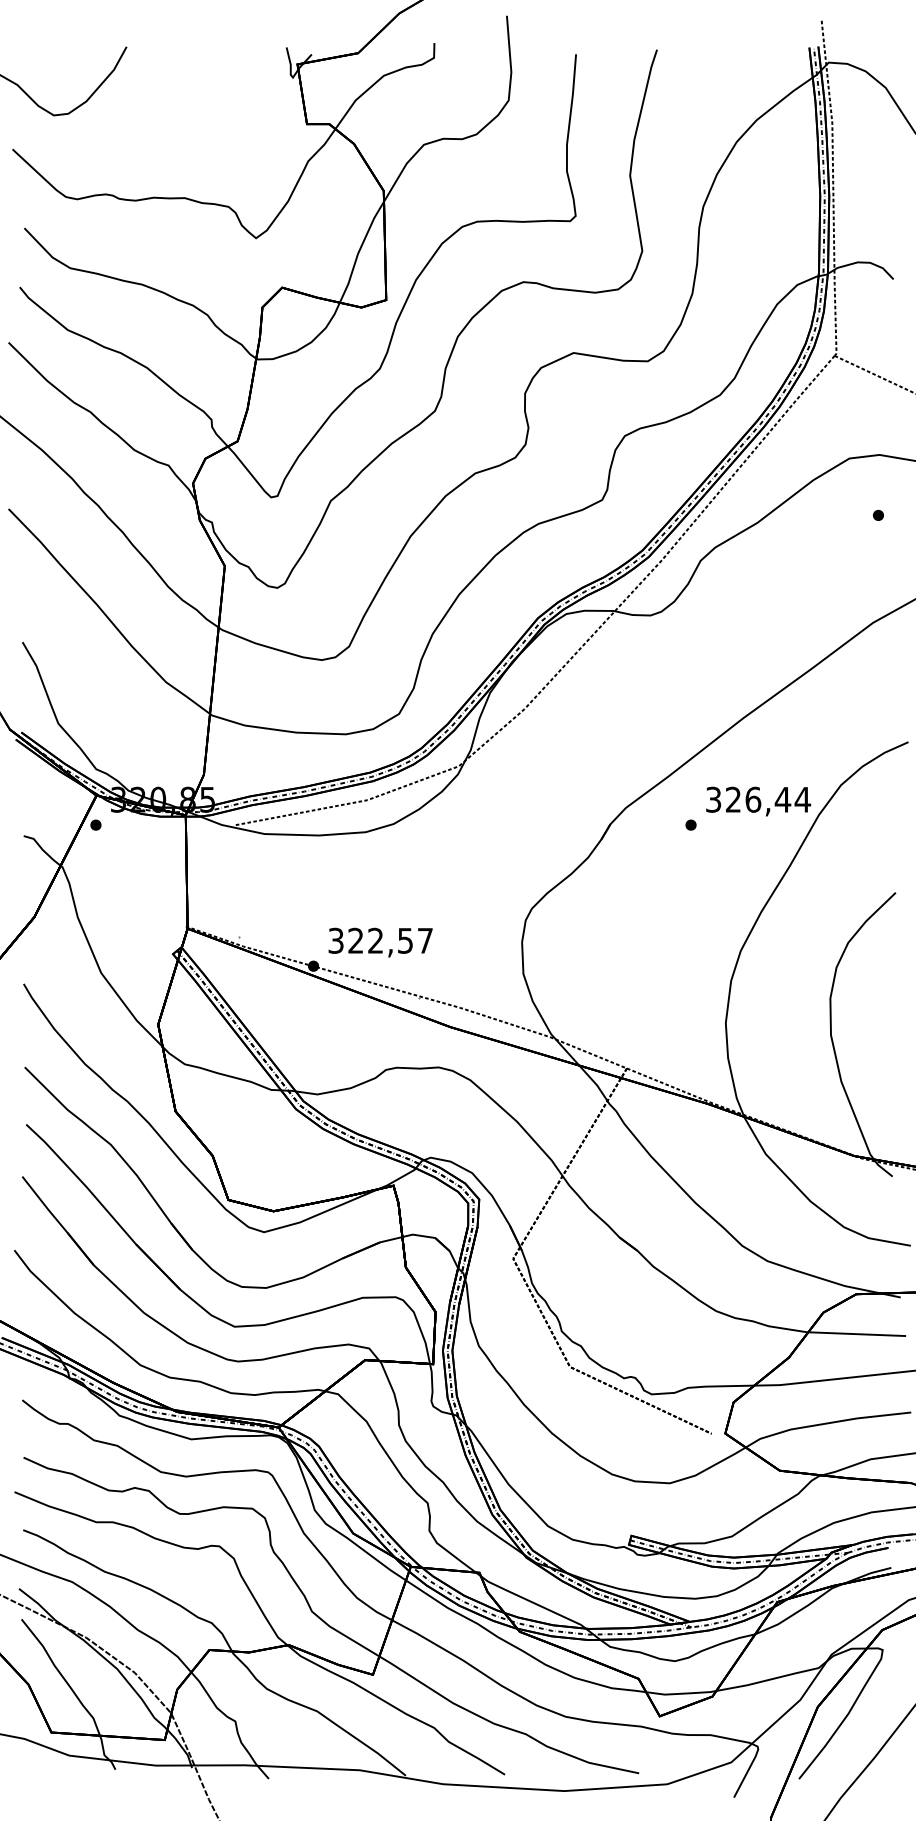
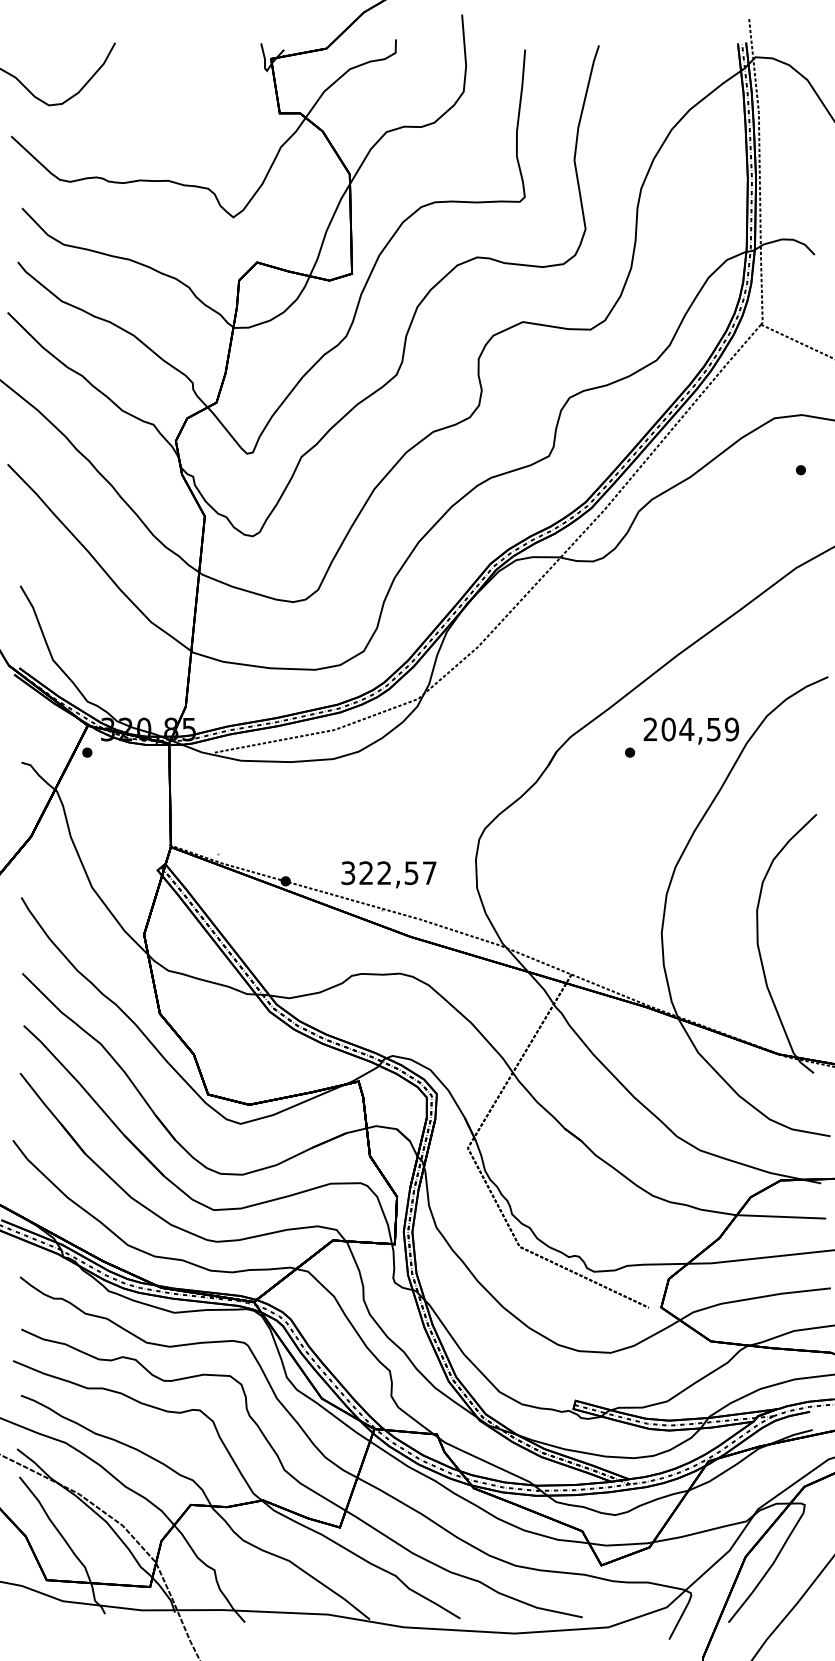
text: (758, 799) -> (691, 729), 326,44 -> 204,59
text: (380, 942) -> (388, 874), moved

